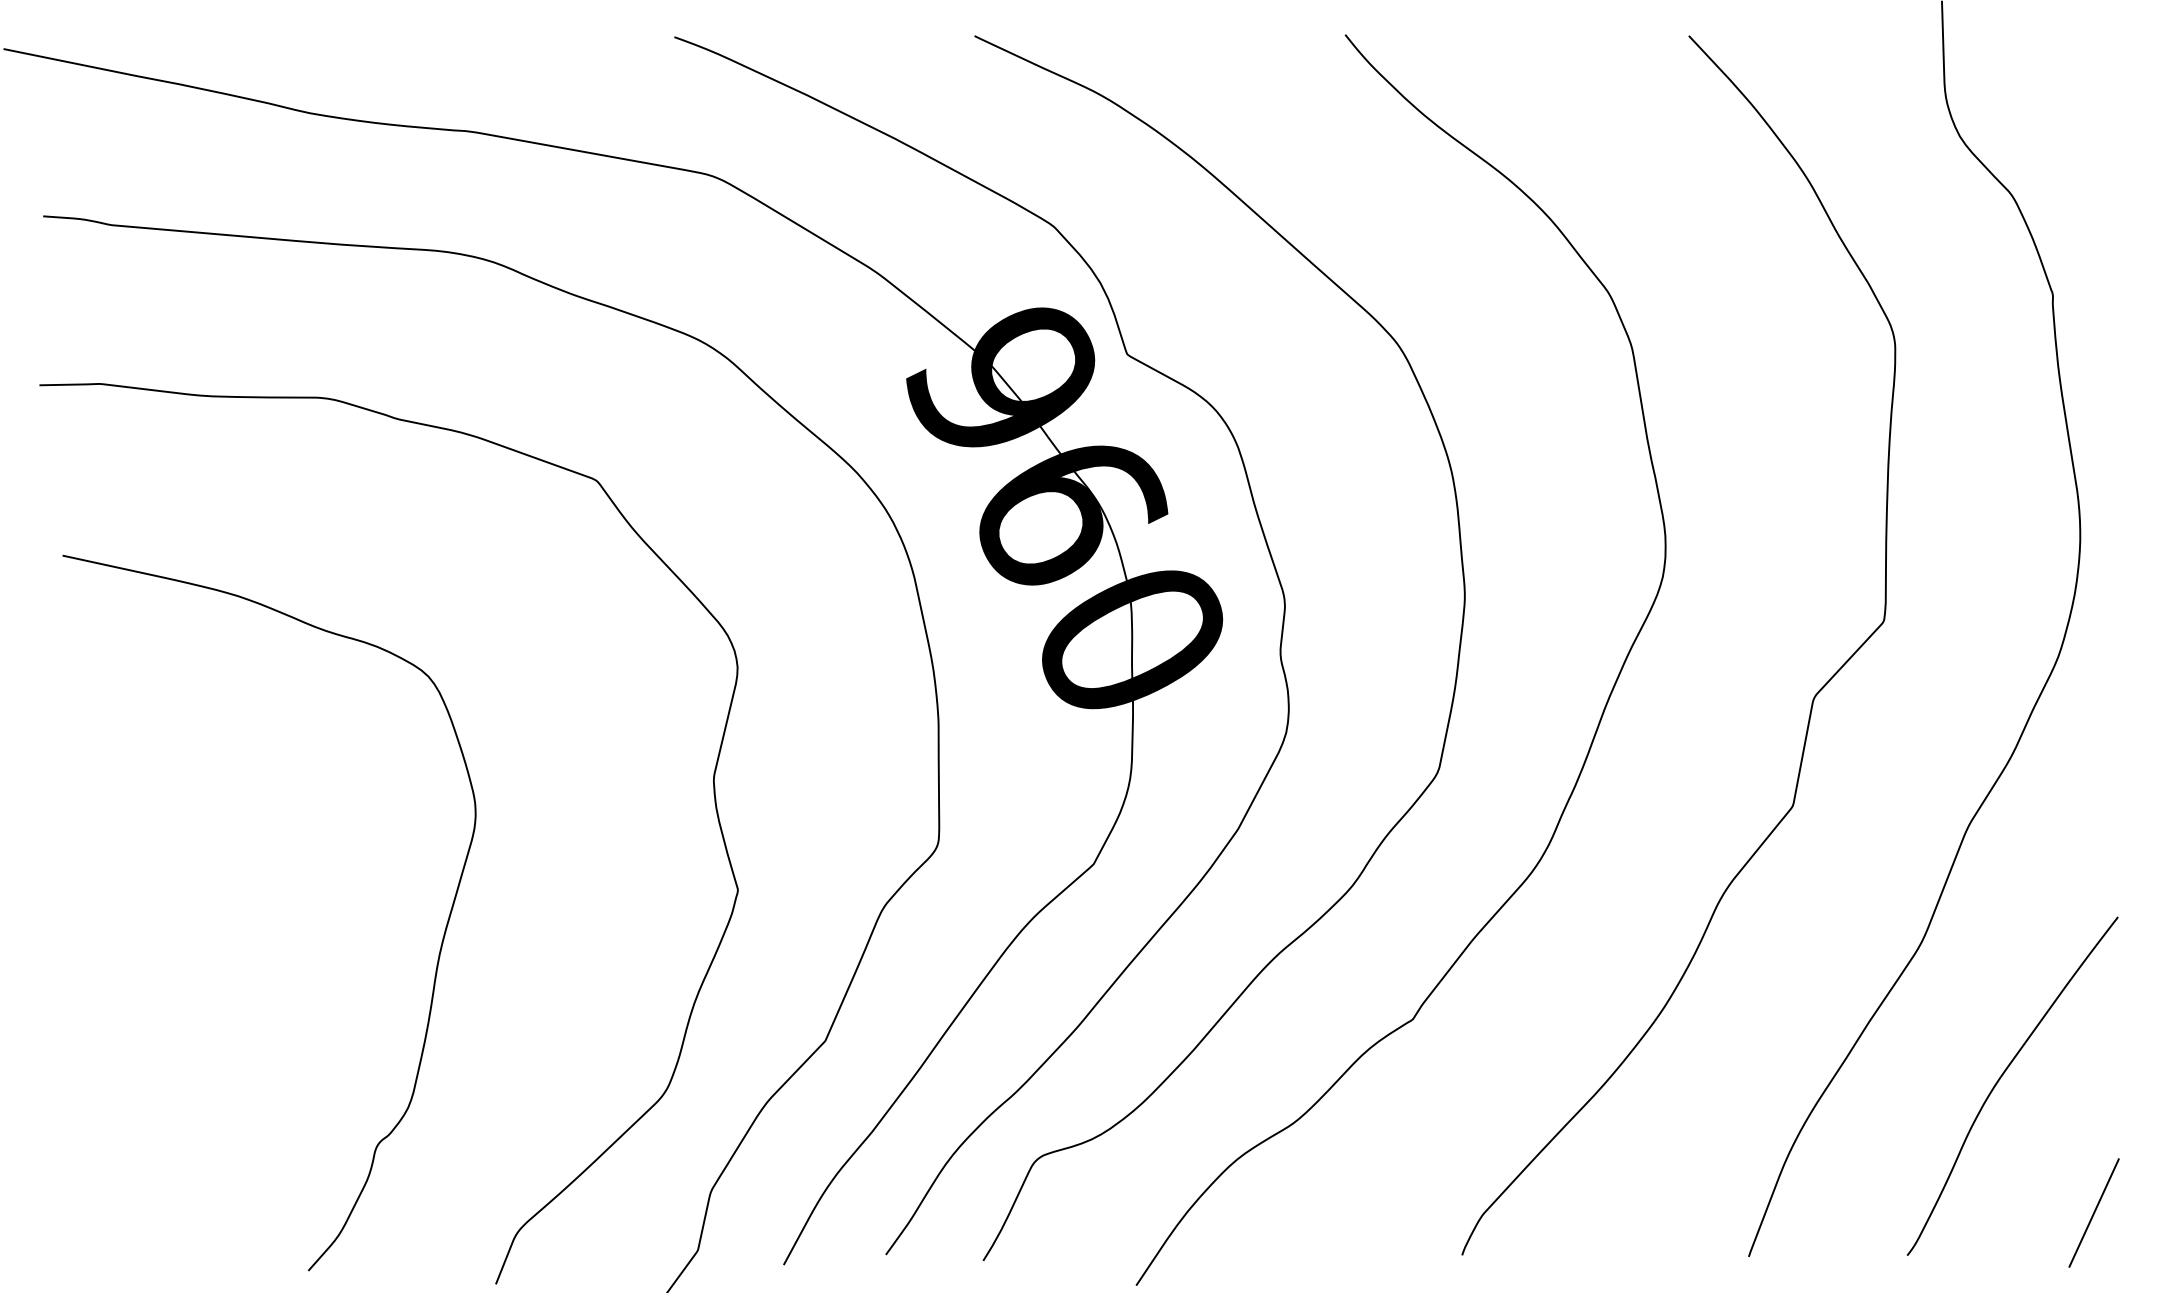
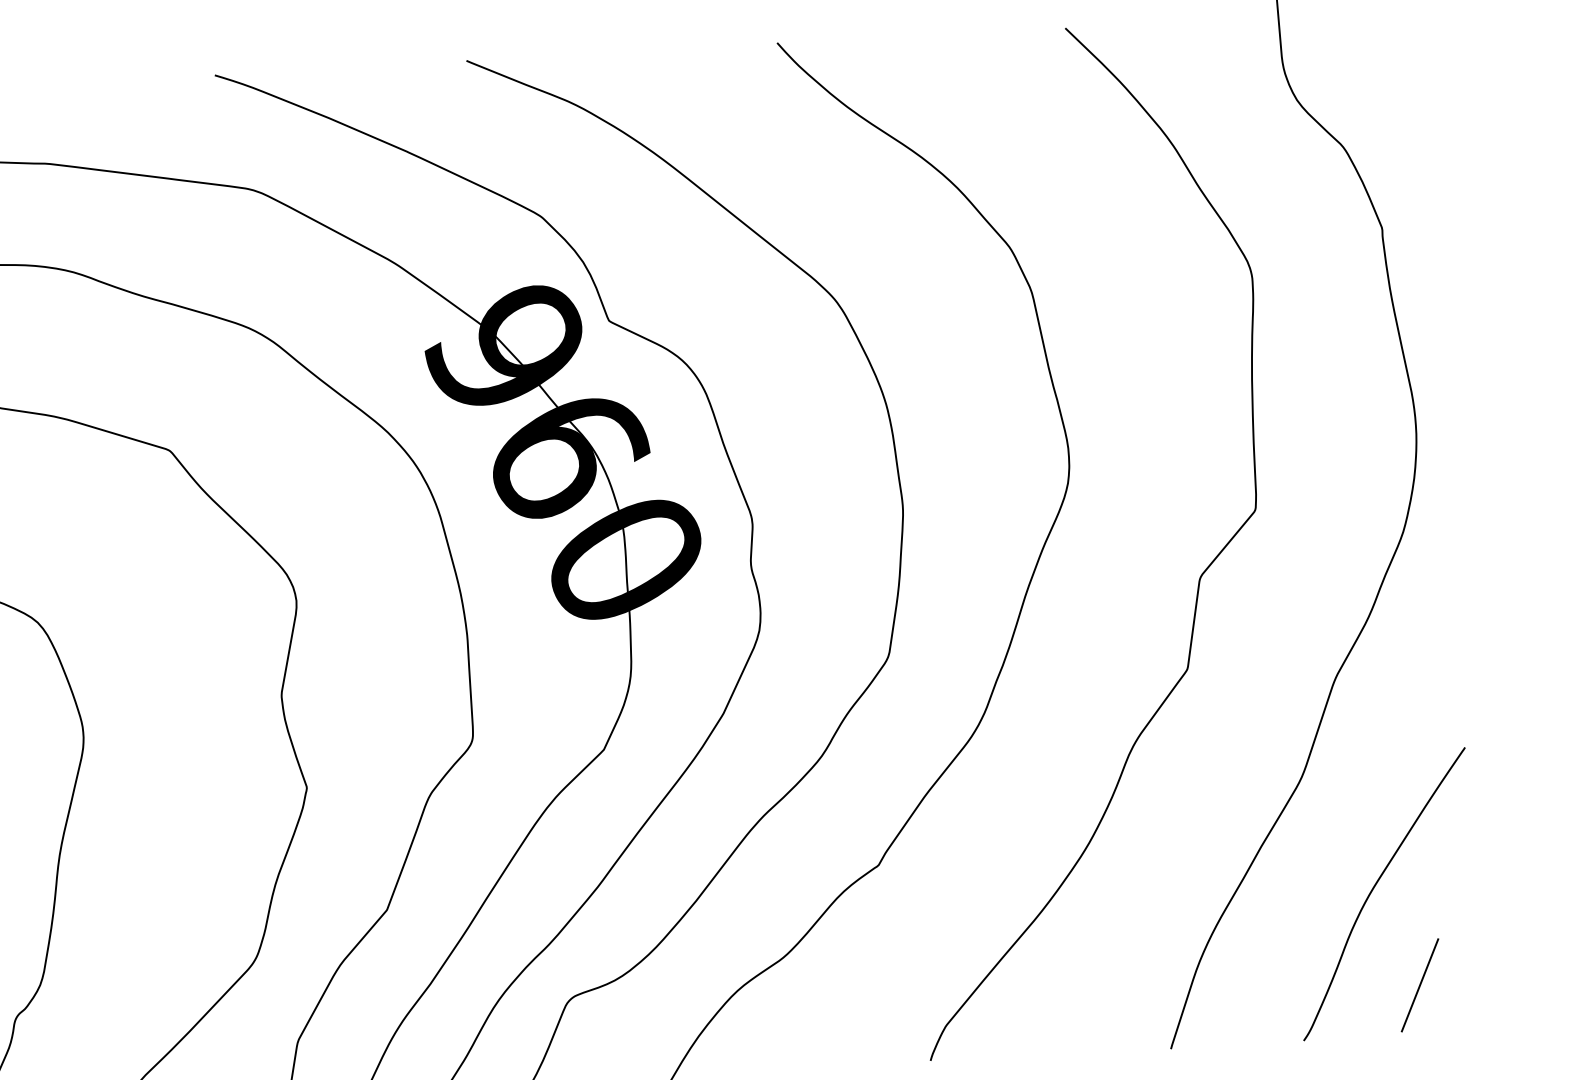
line: (2093, 1212) -> (1419, 984), moved

